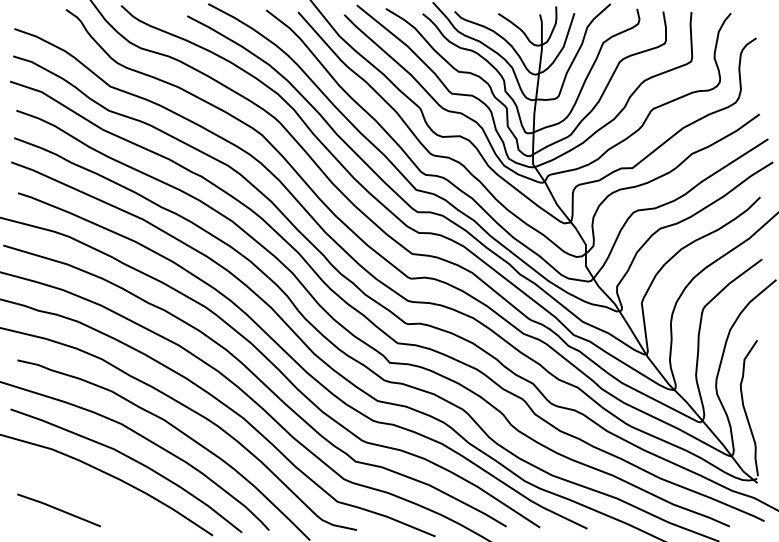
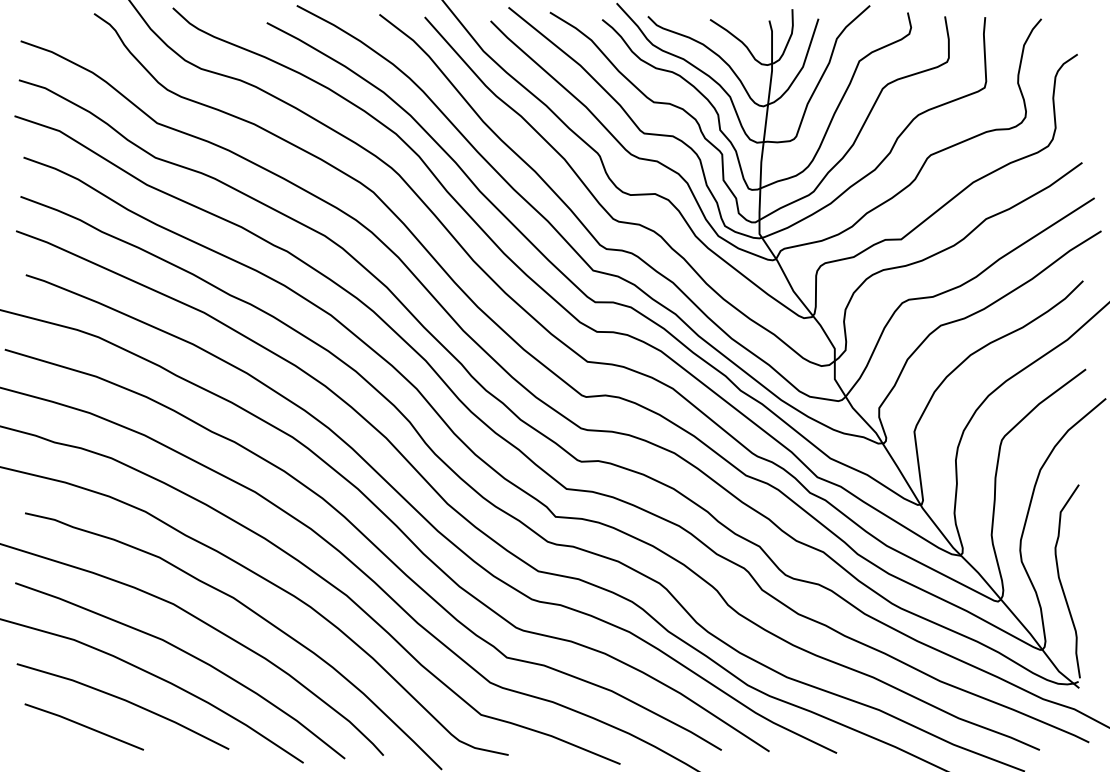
part: (85, 495) -> (121, 705), added

